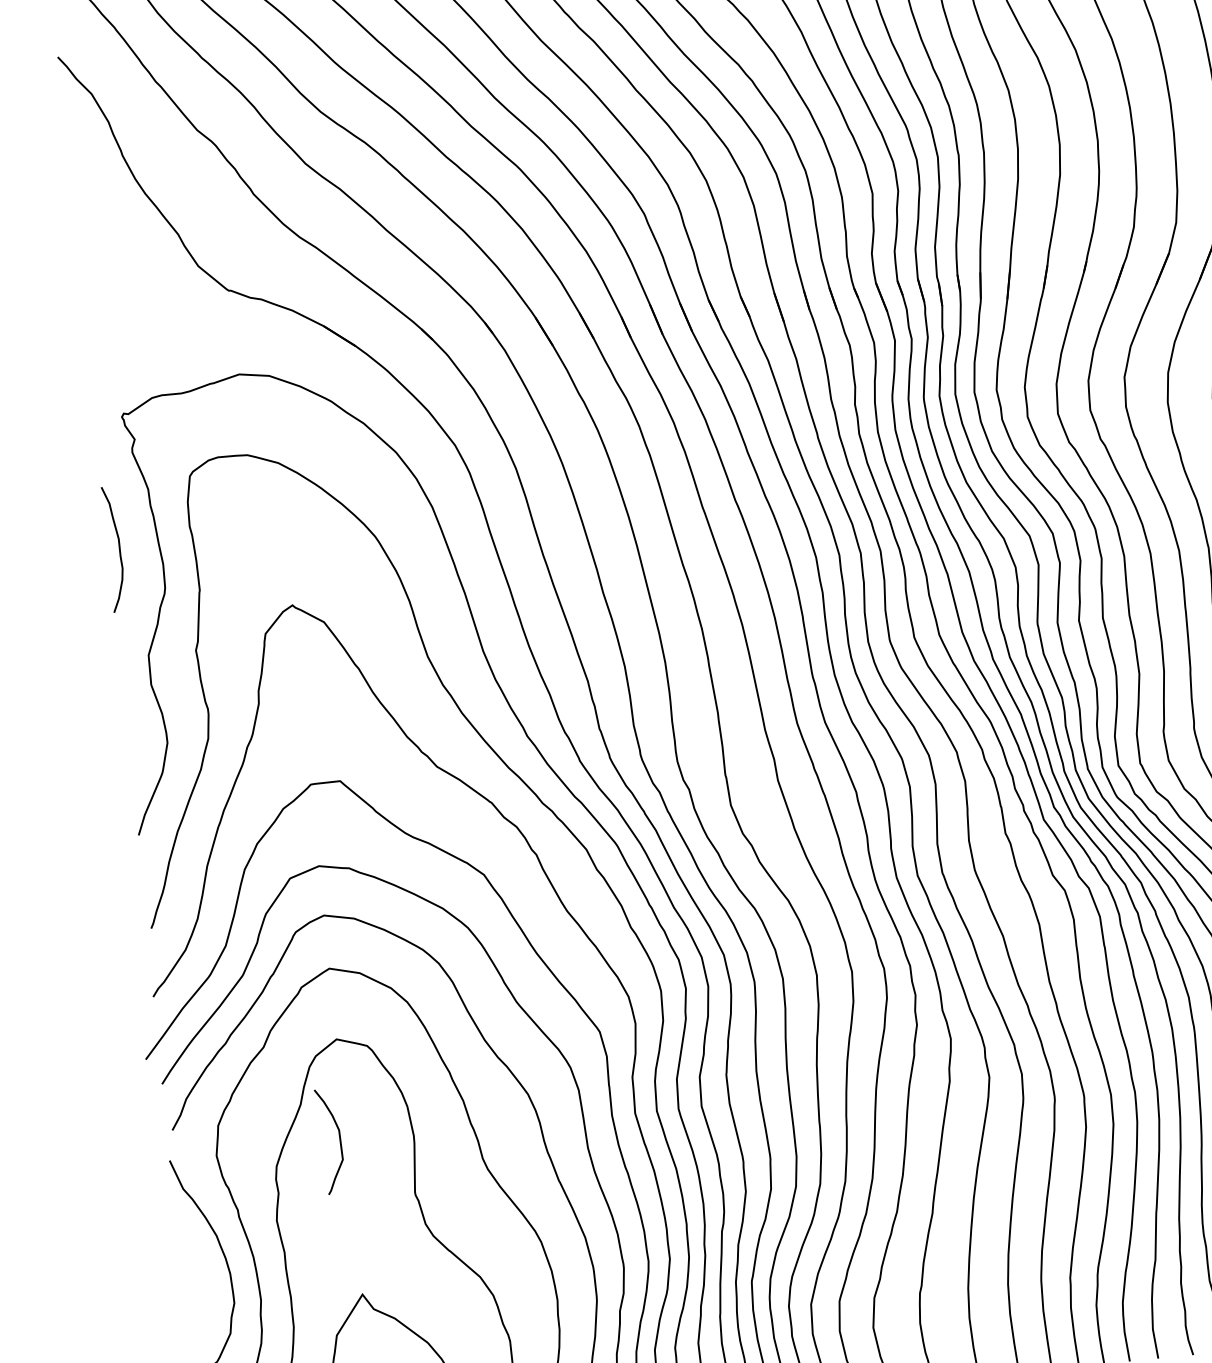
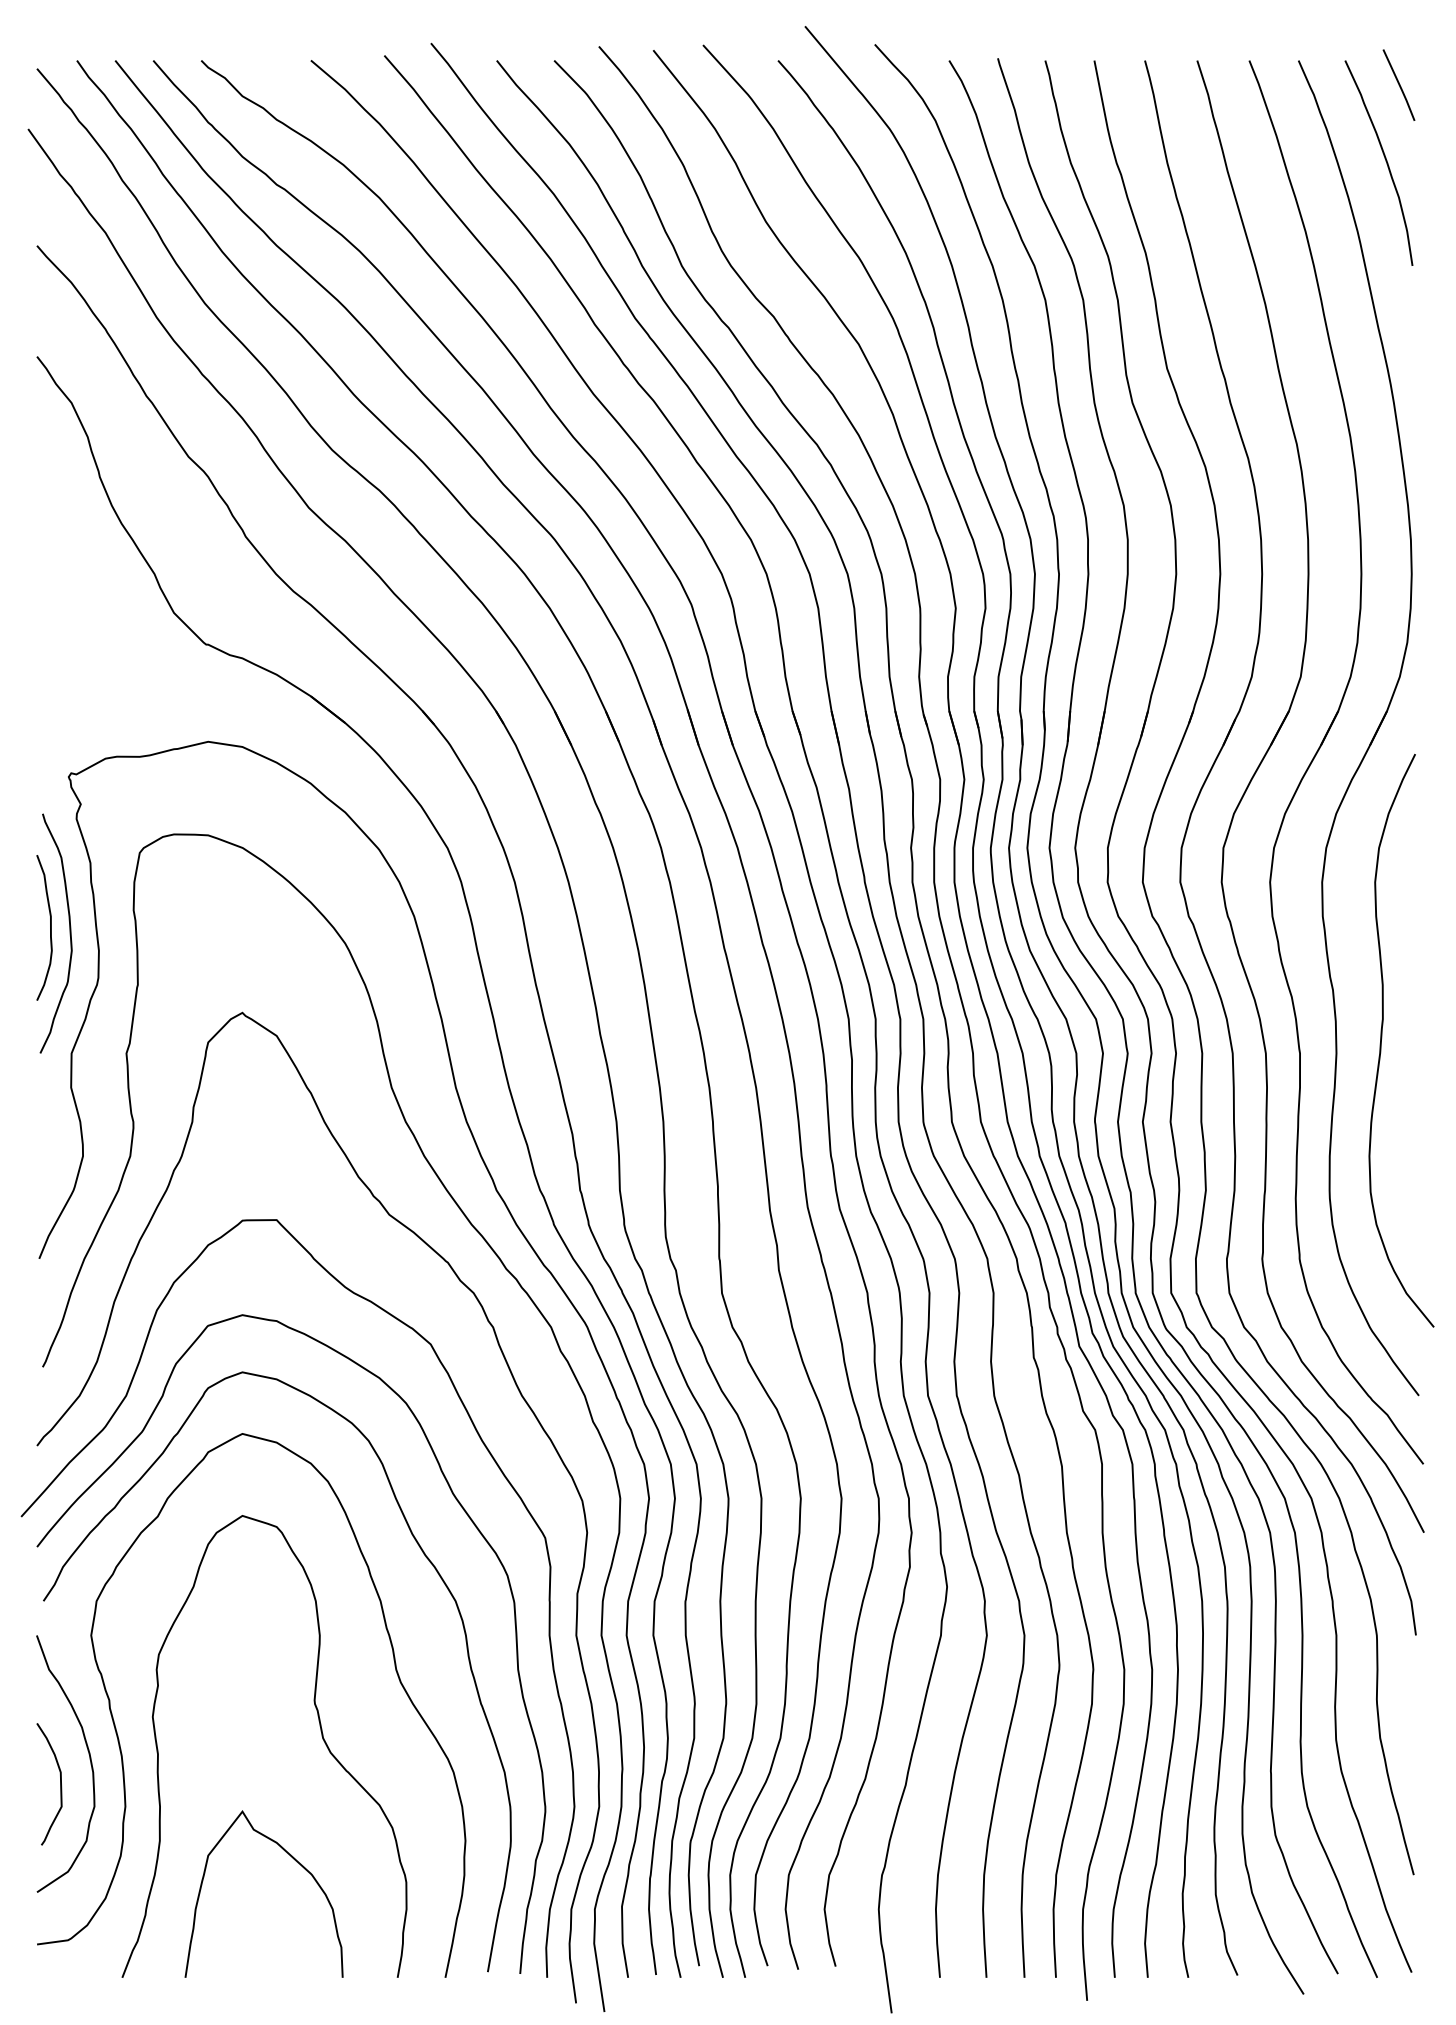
curve: (136, 552) -> (69, 933), added
curve: (339, 1140) -> (60, 1784), moved

